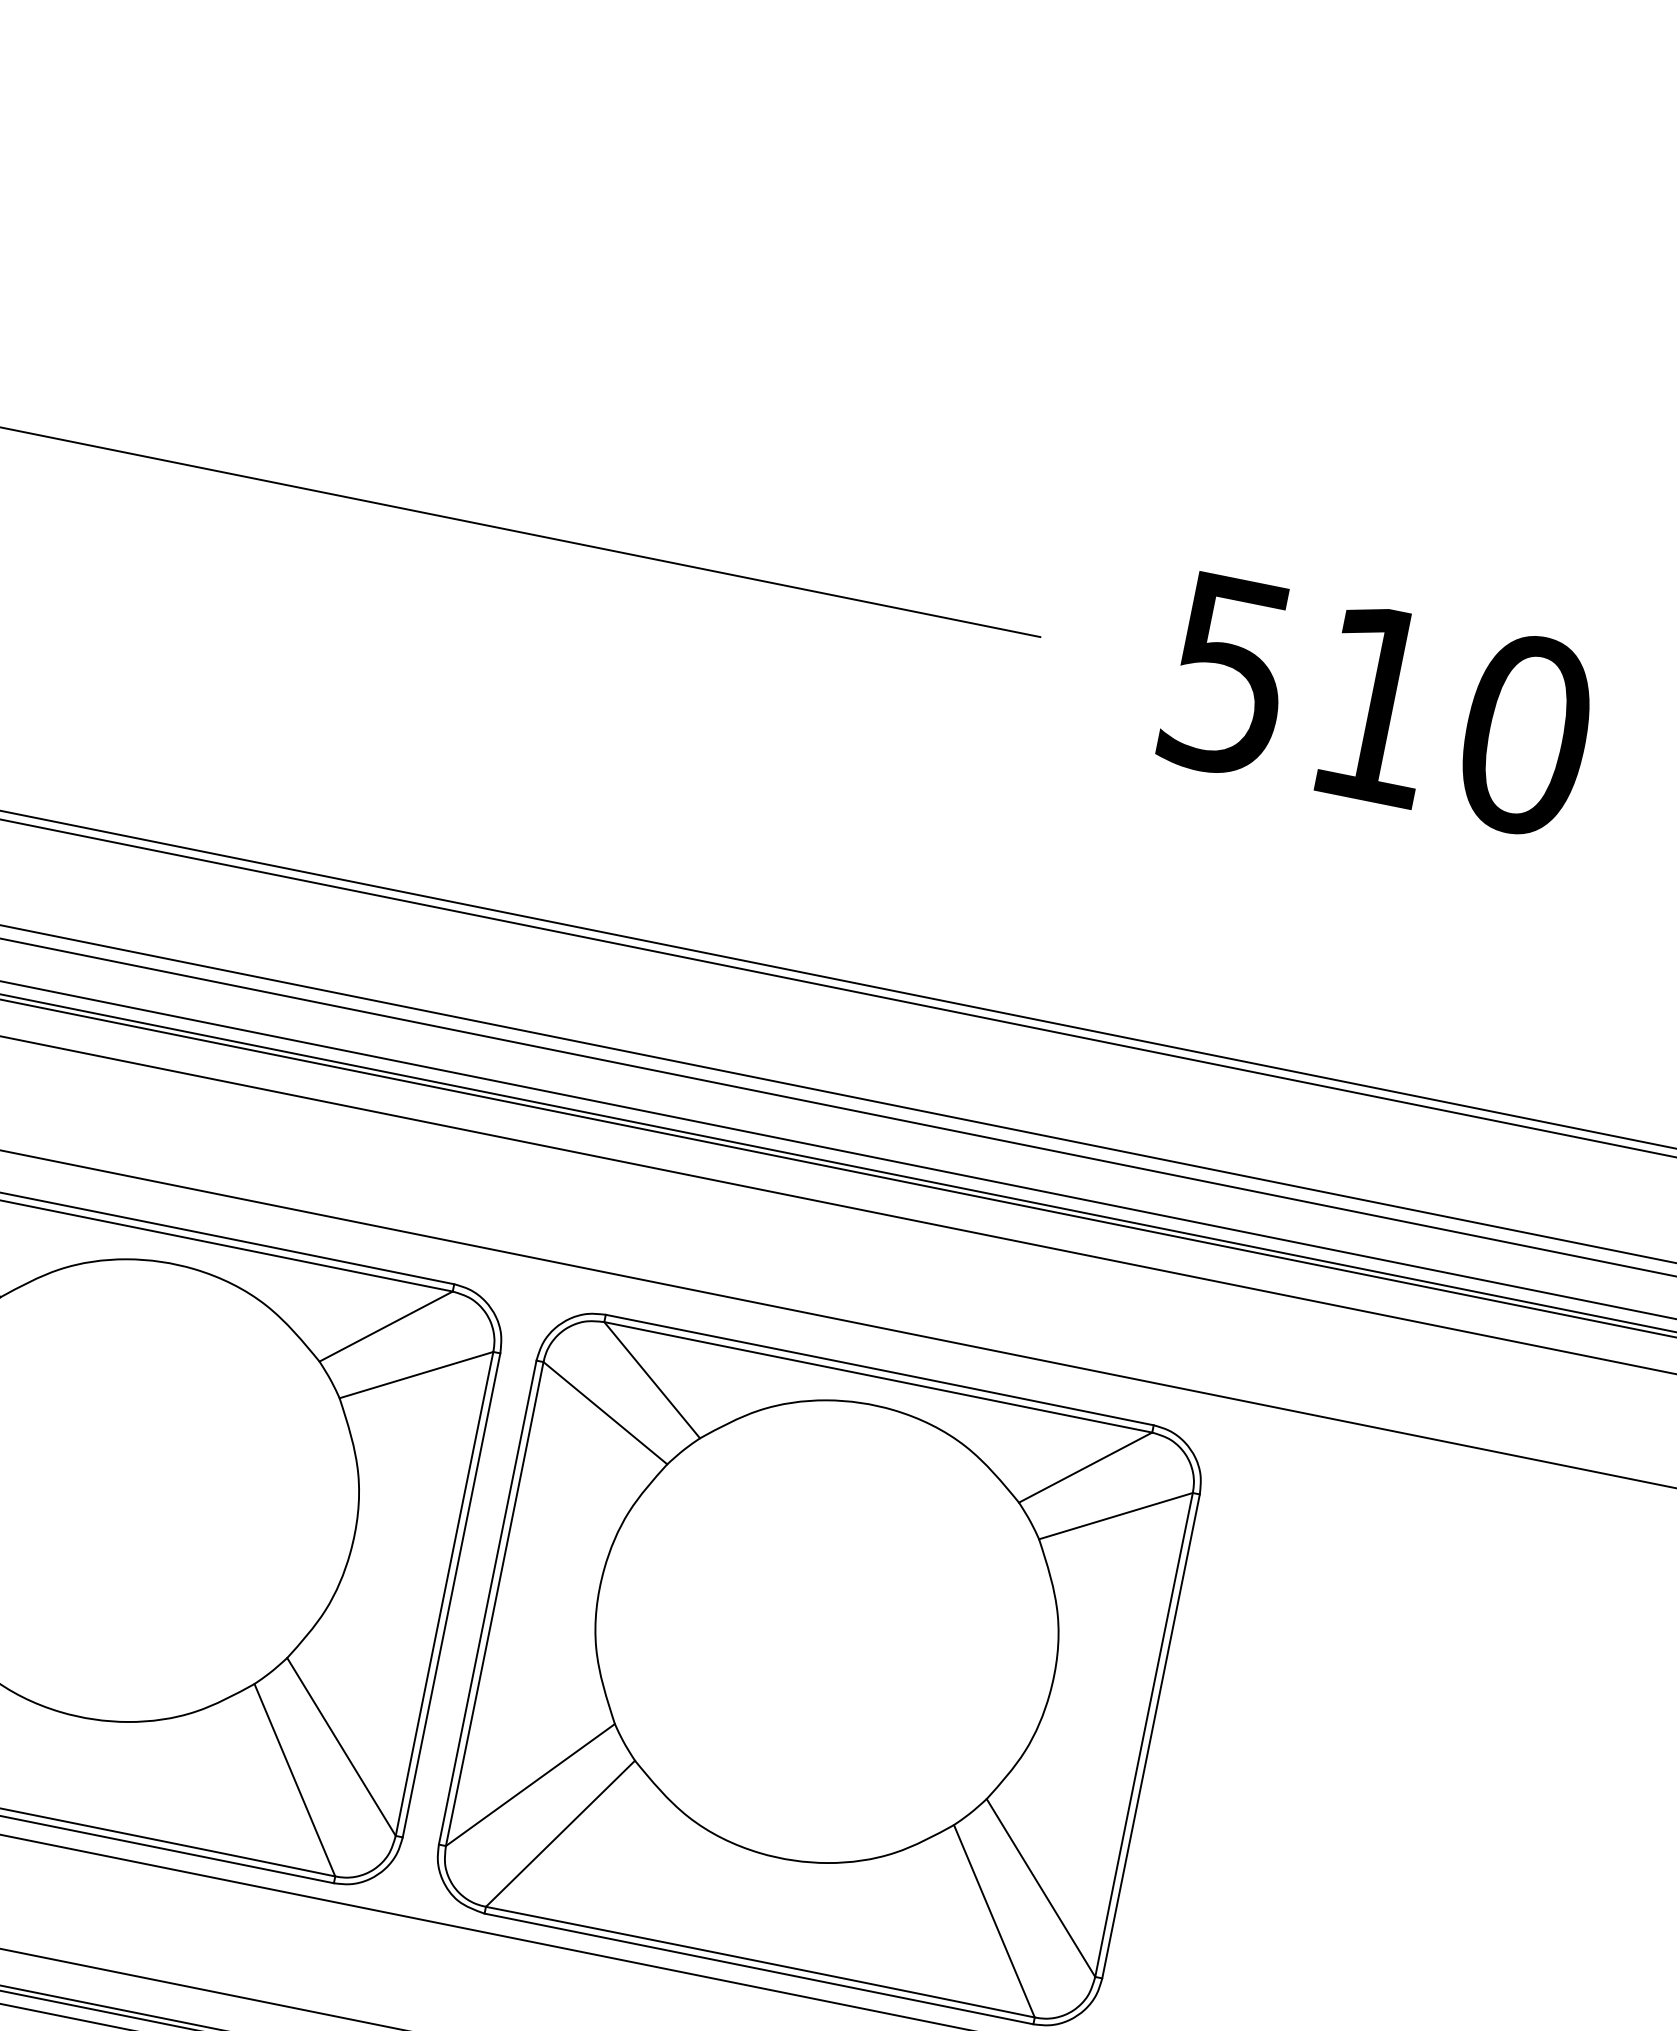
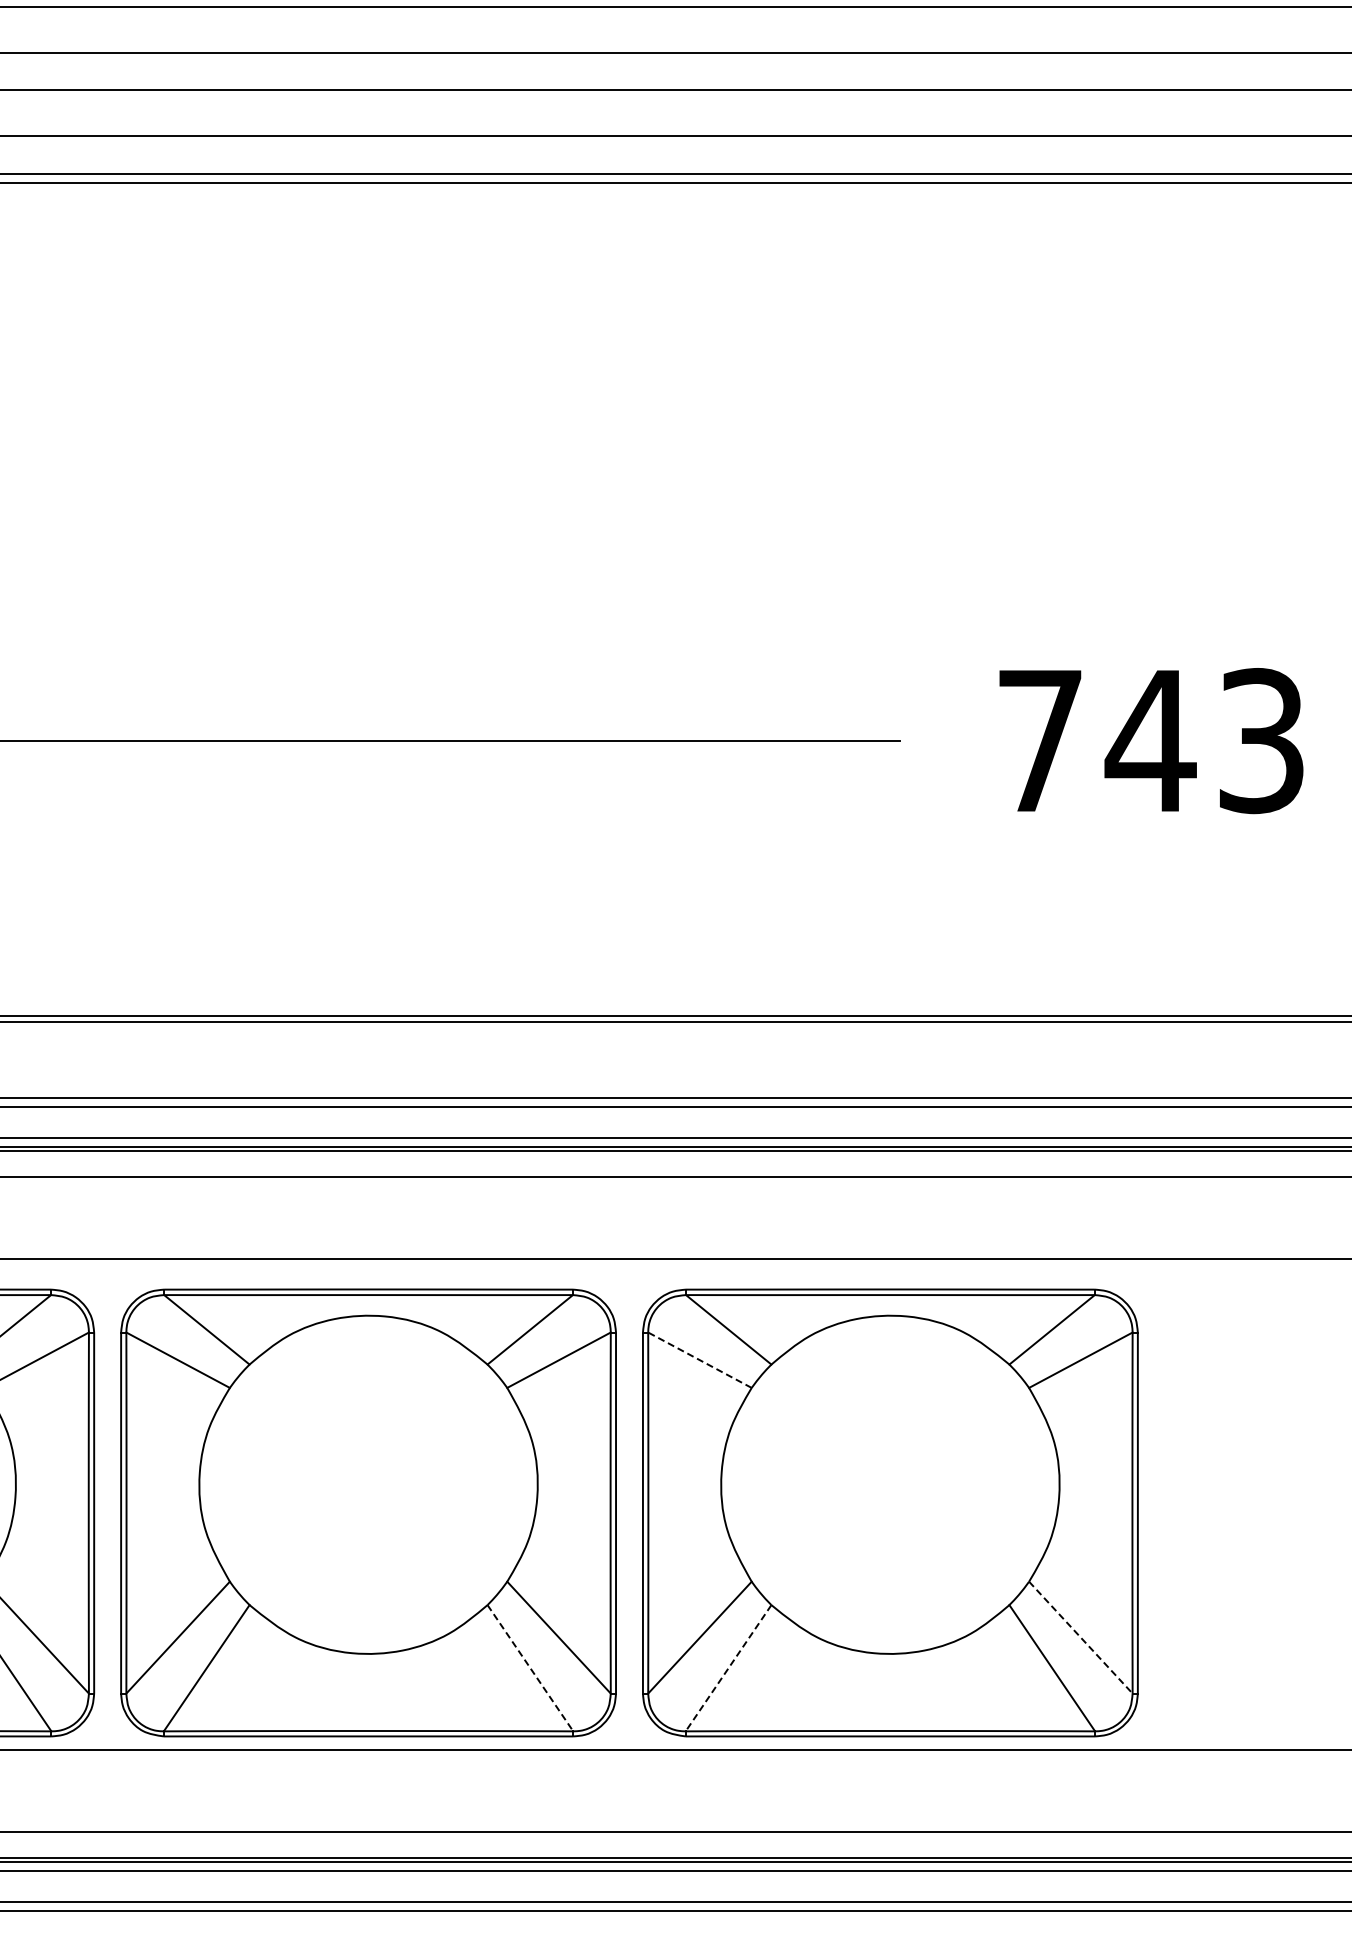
text: (1377, 705) -> (1151, 741), 510 -> 743
line: (604, 1413) -> (699, 1360), solid -> dashed
line: (294, 1780) -> (530, 1668), solid -> dashed
line: (560, 1834) -> (728, 1668), solid -> dashed
line: (1041, 1889) -> (1081, 1638), solid -> dashed

